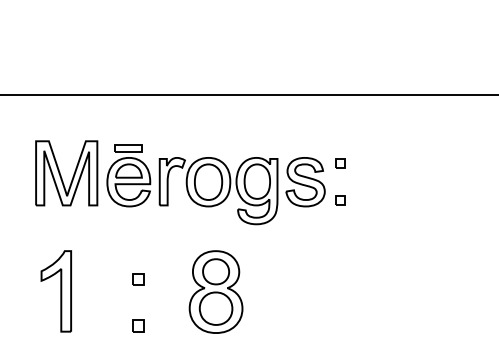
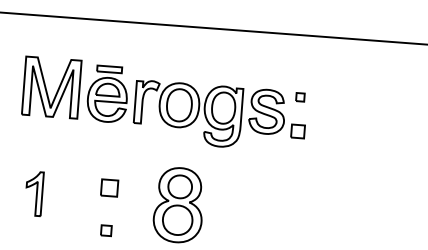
part: (340, 200) -> (297, 130), size x1.6
part: (138, 279) -> (109, 188), size x1.6
part: (55, 291) -> (33, 193), size x0.6

